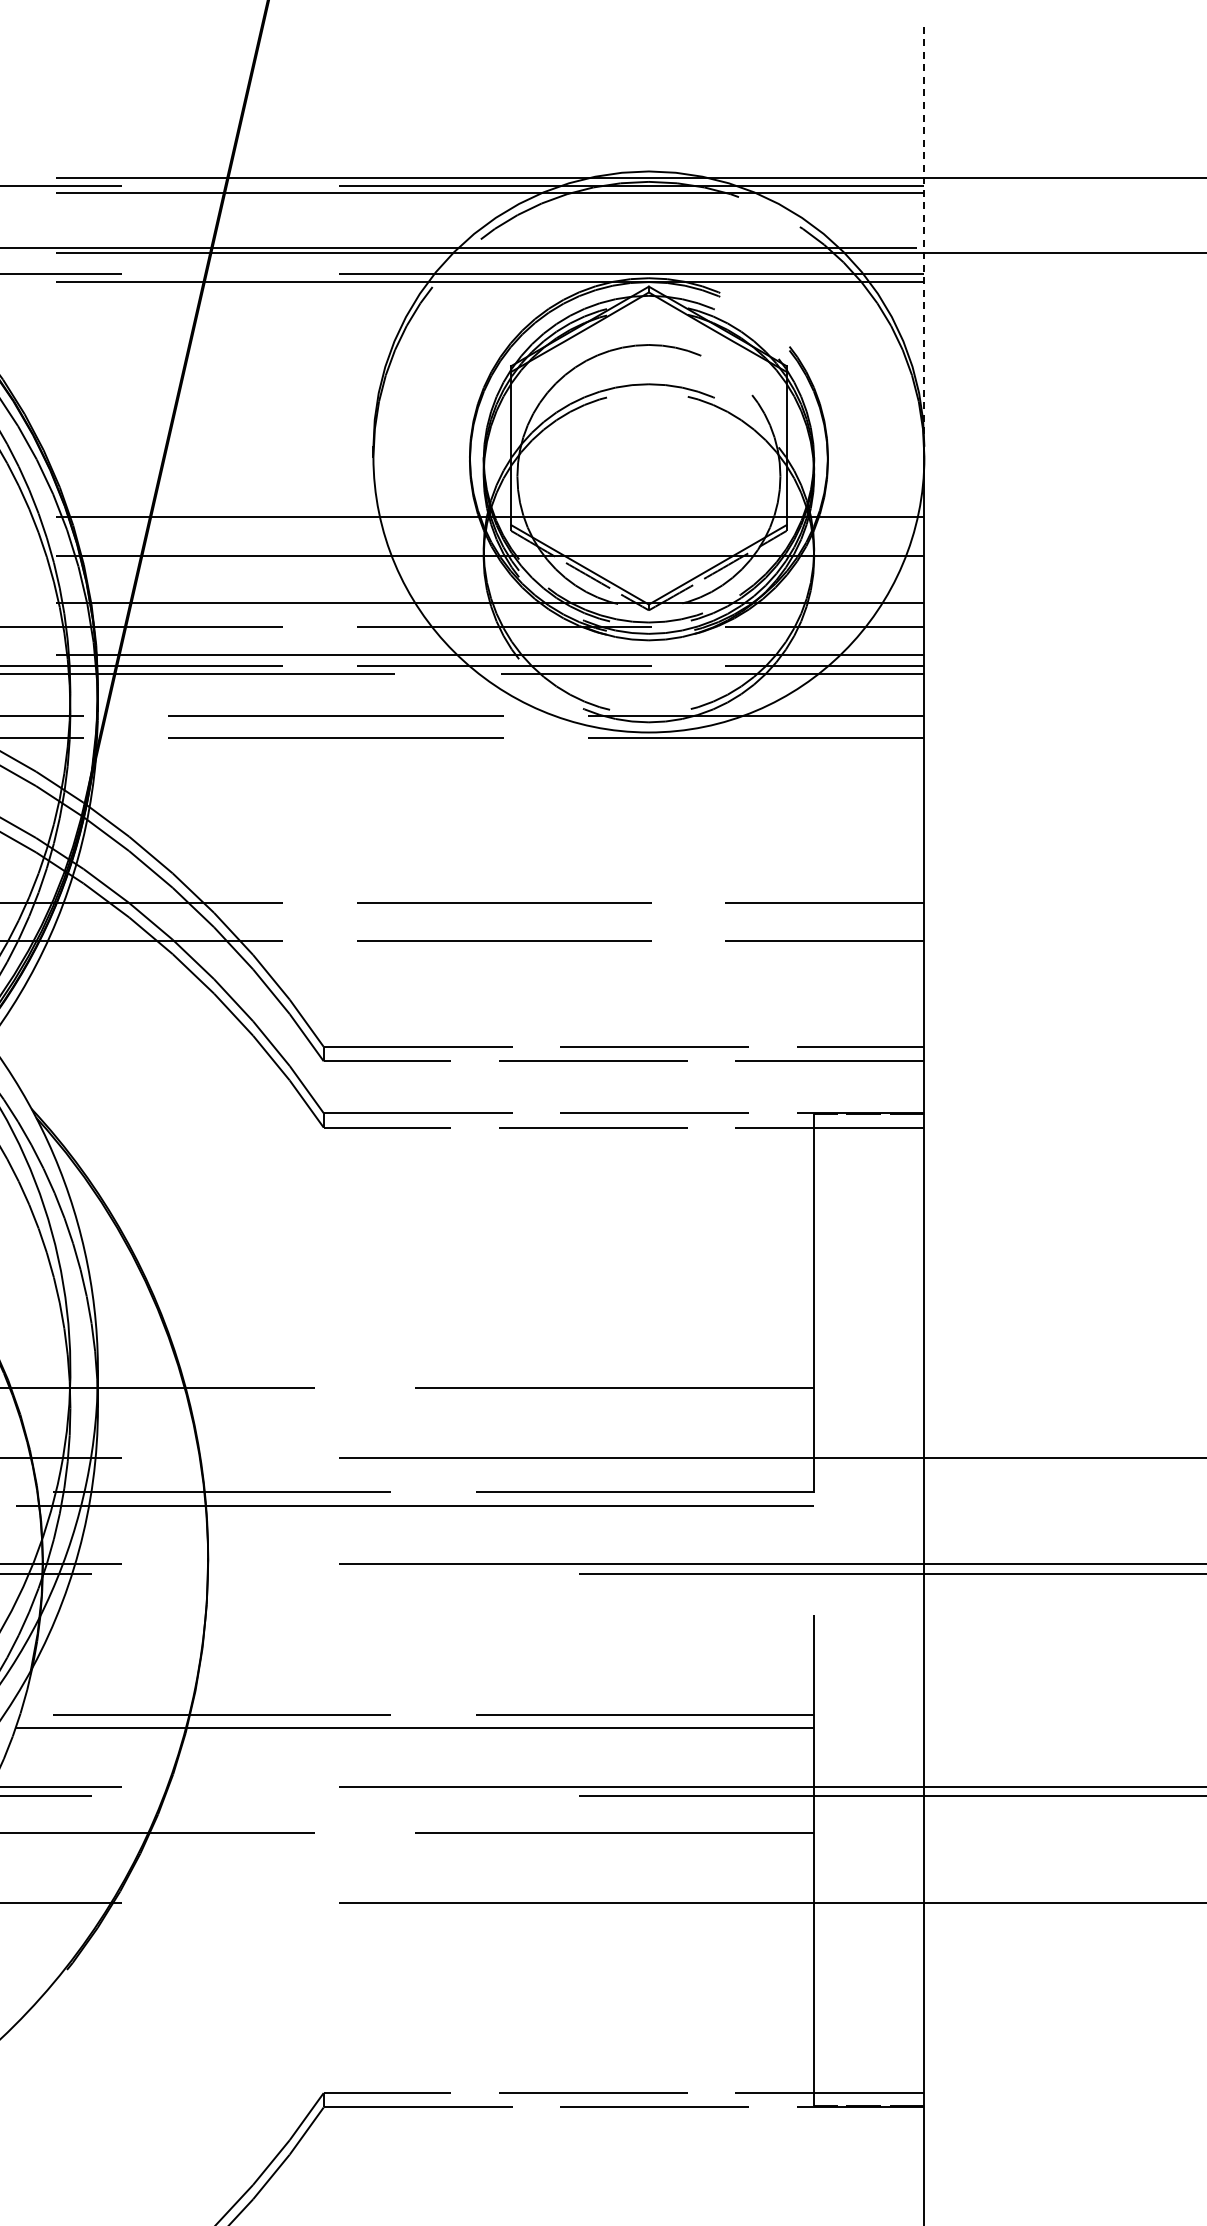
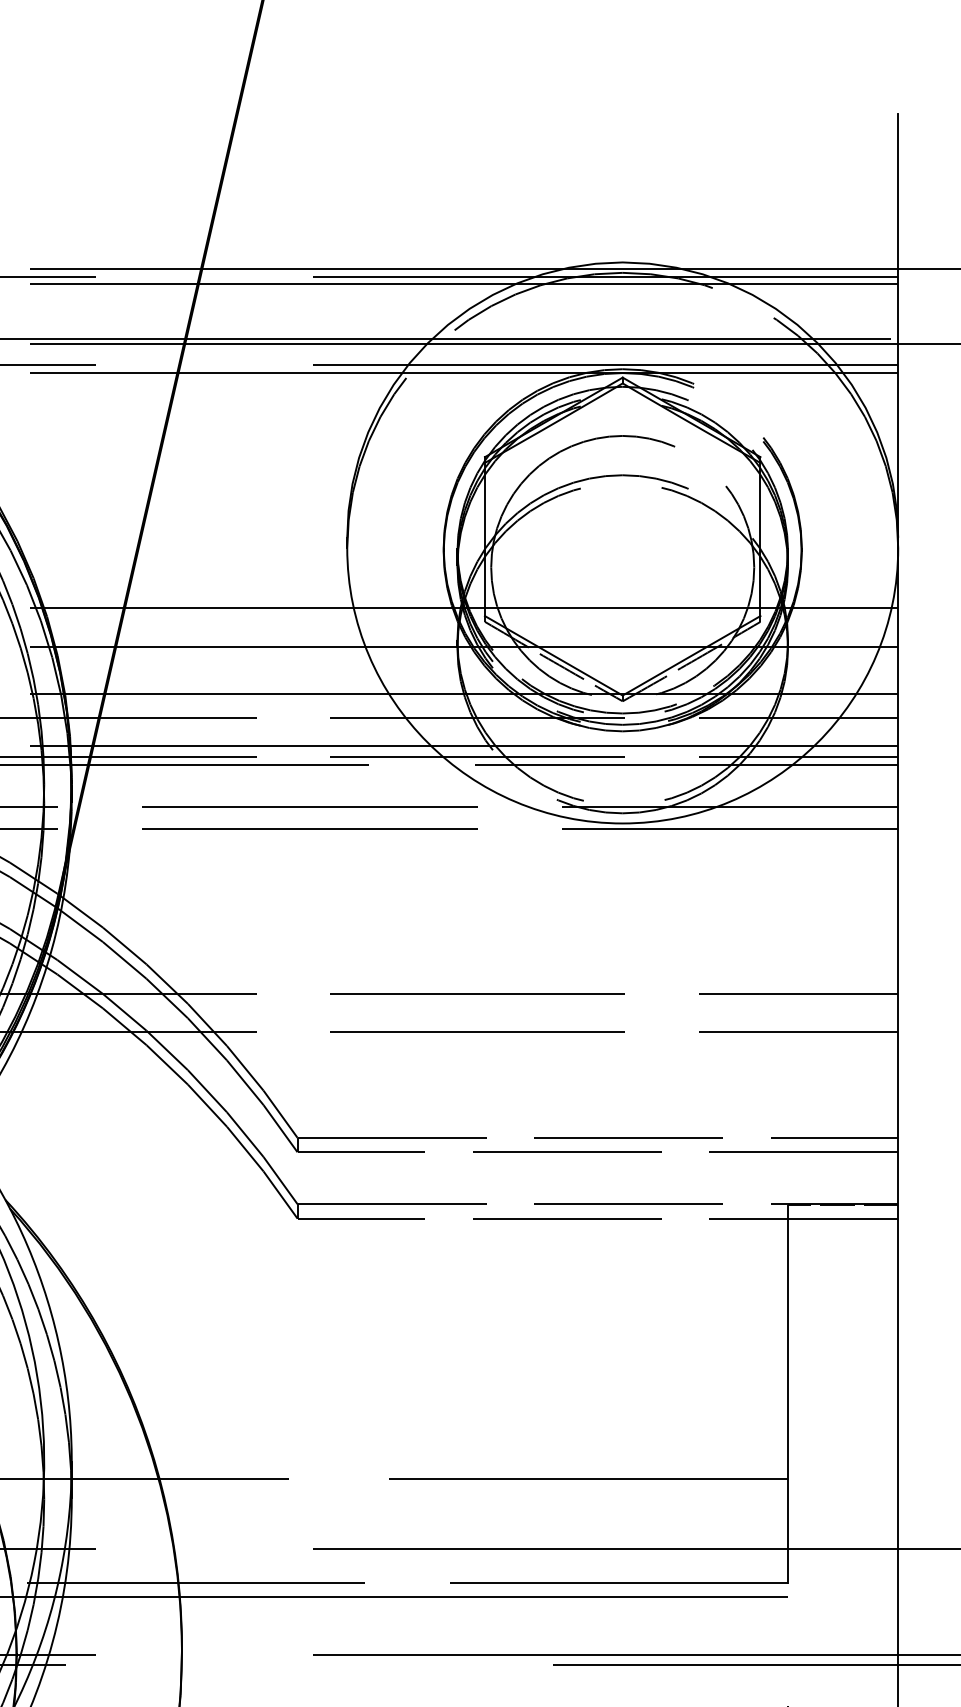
line: (924, 234) -> (898, 325), dashed -> solid

